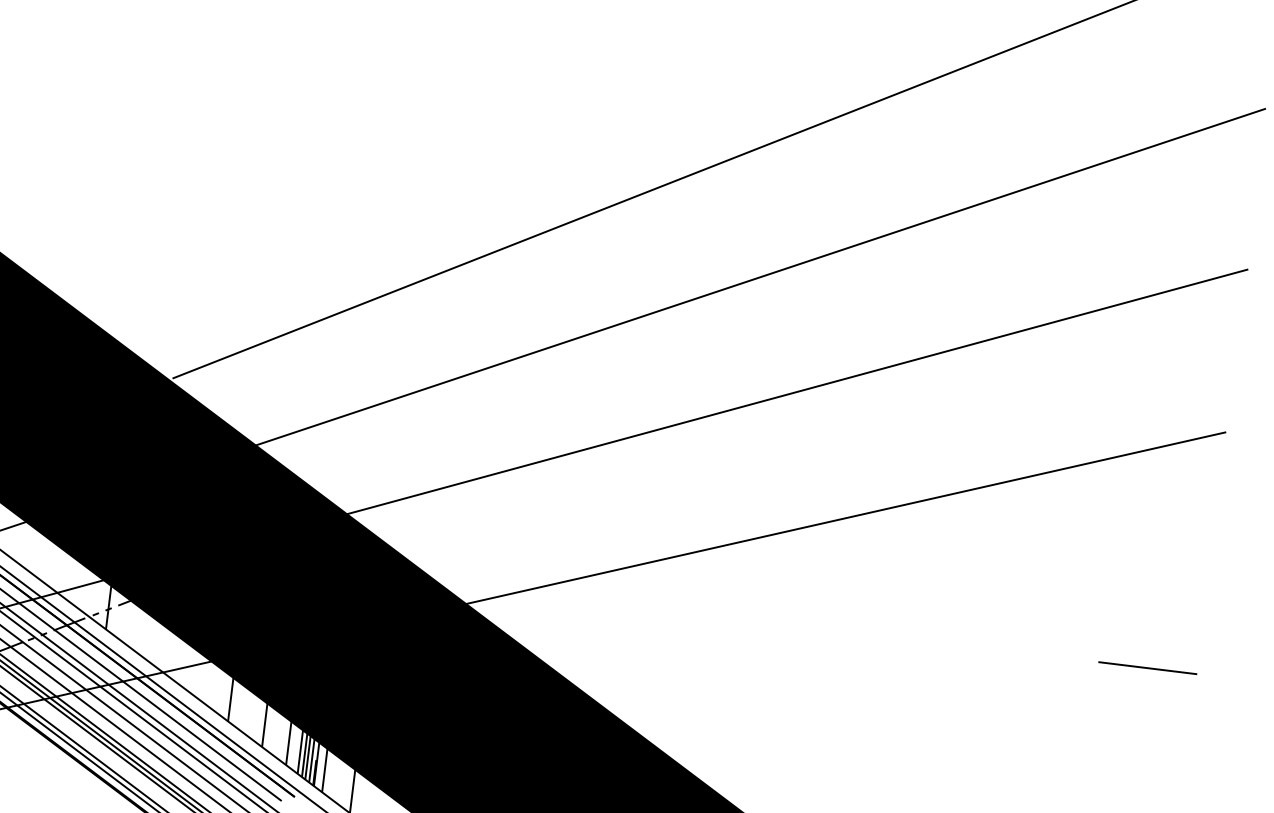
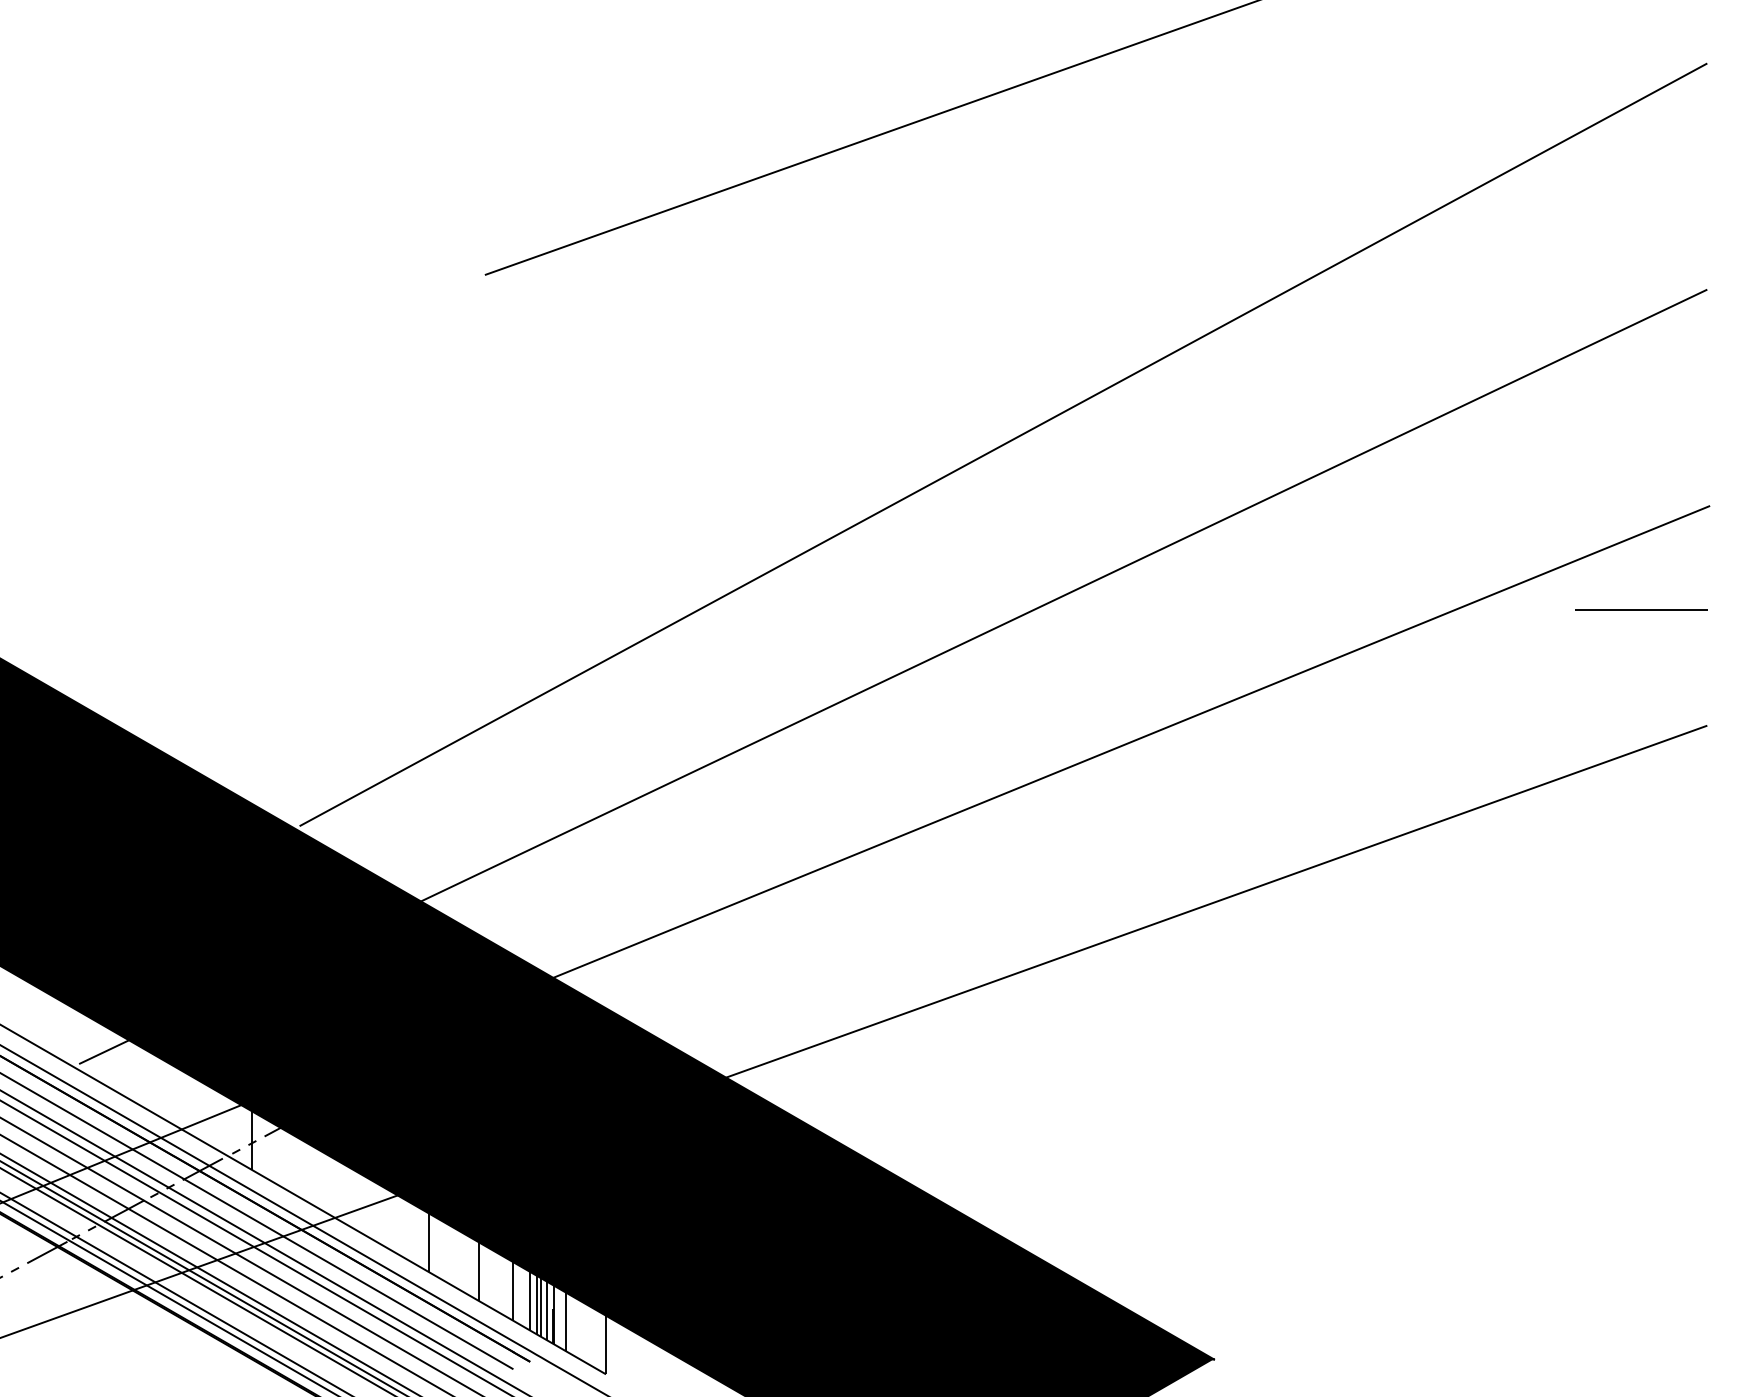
line: (1147, 668) -> (1641, 609), moved

